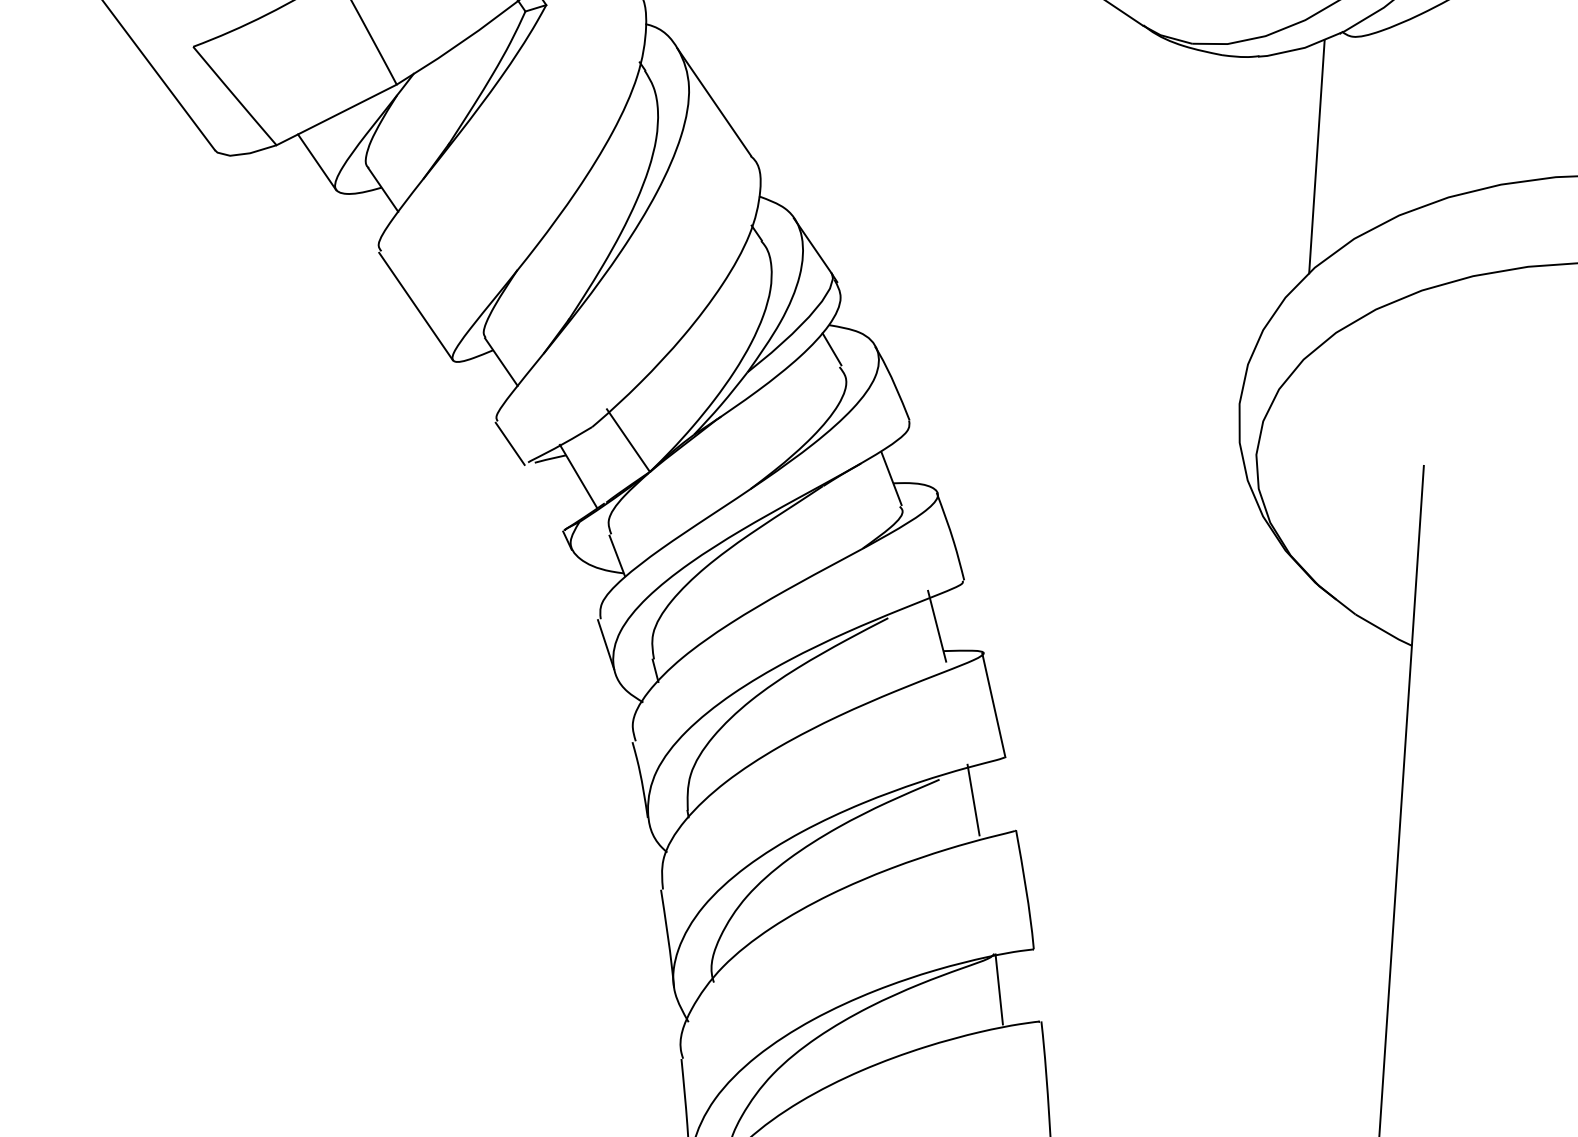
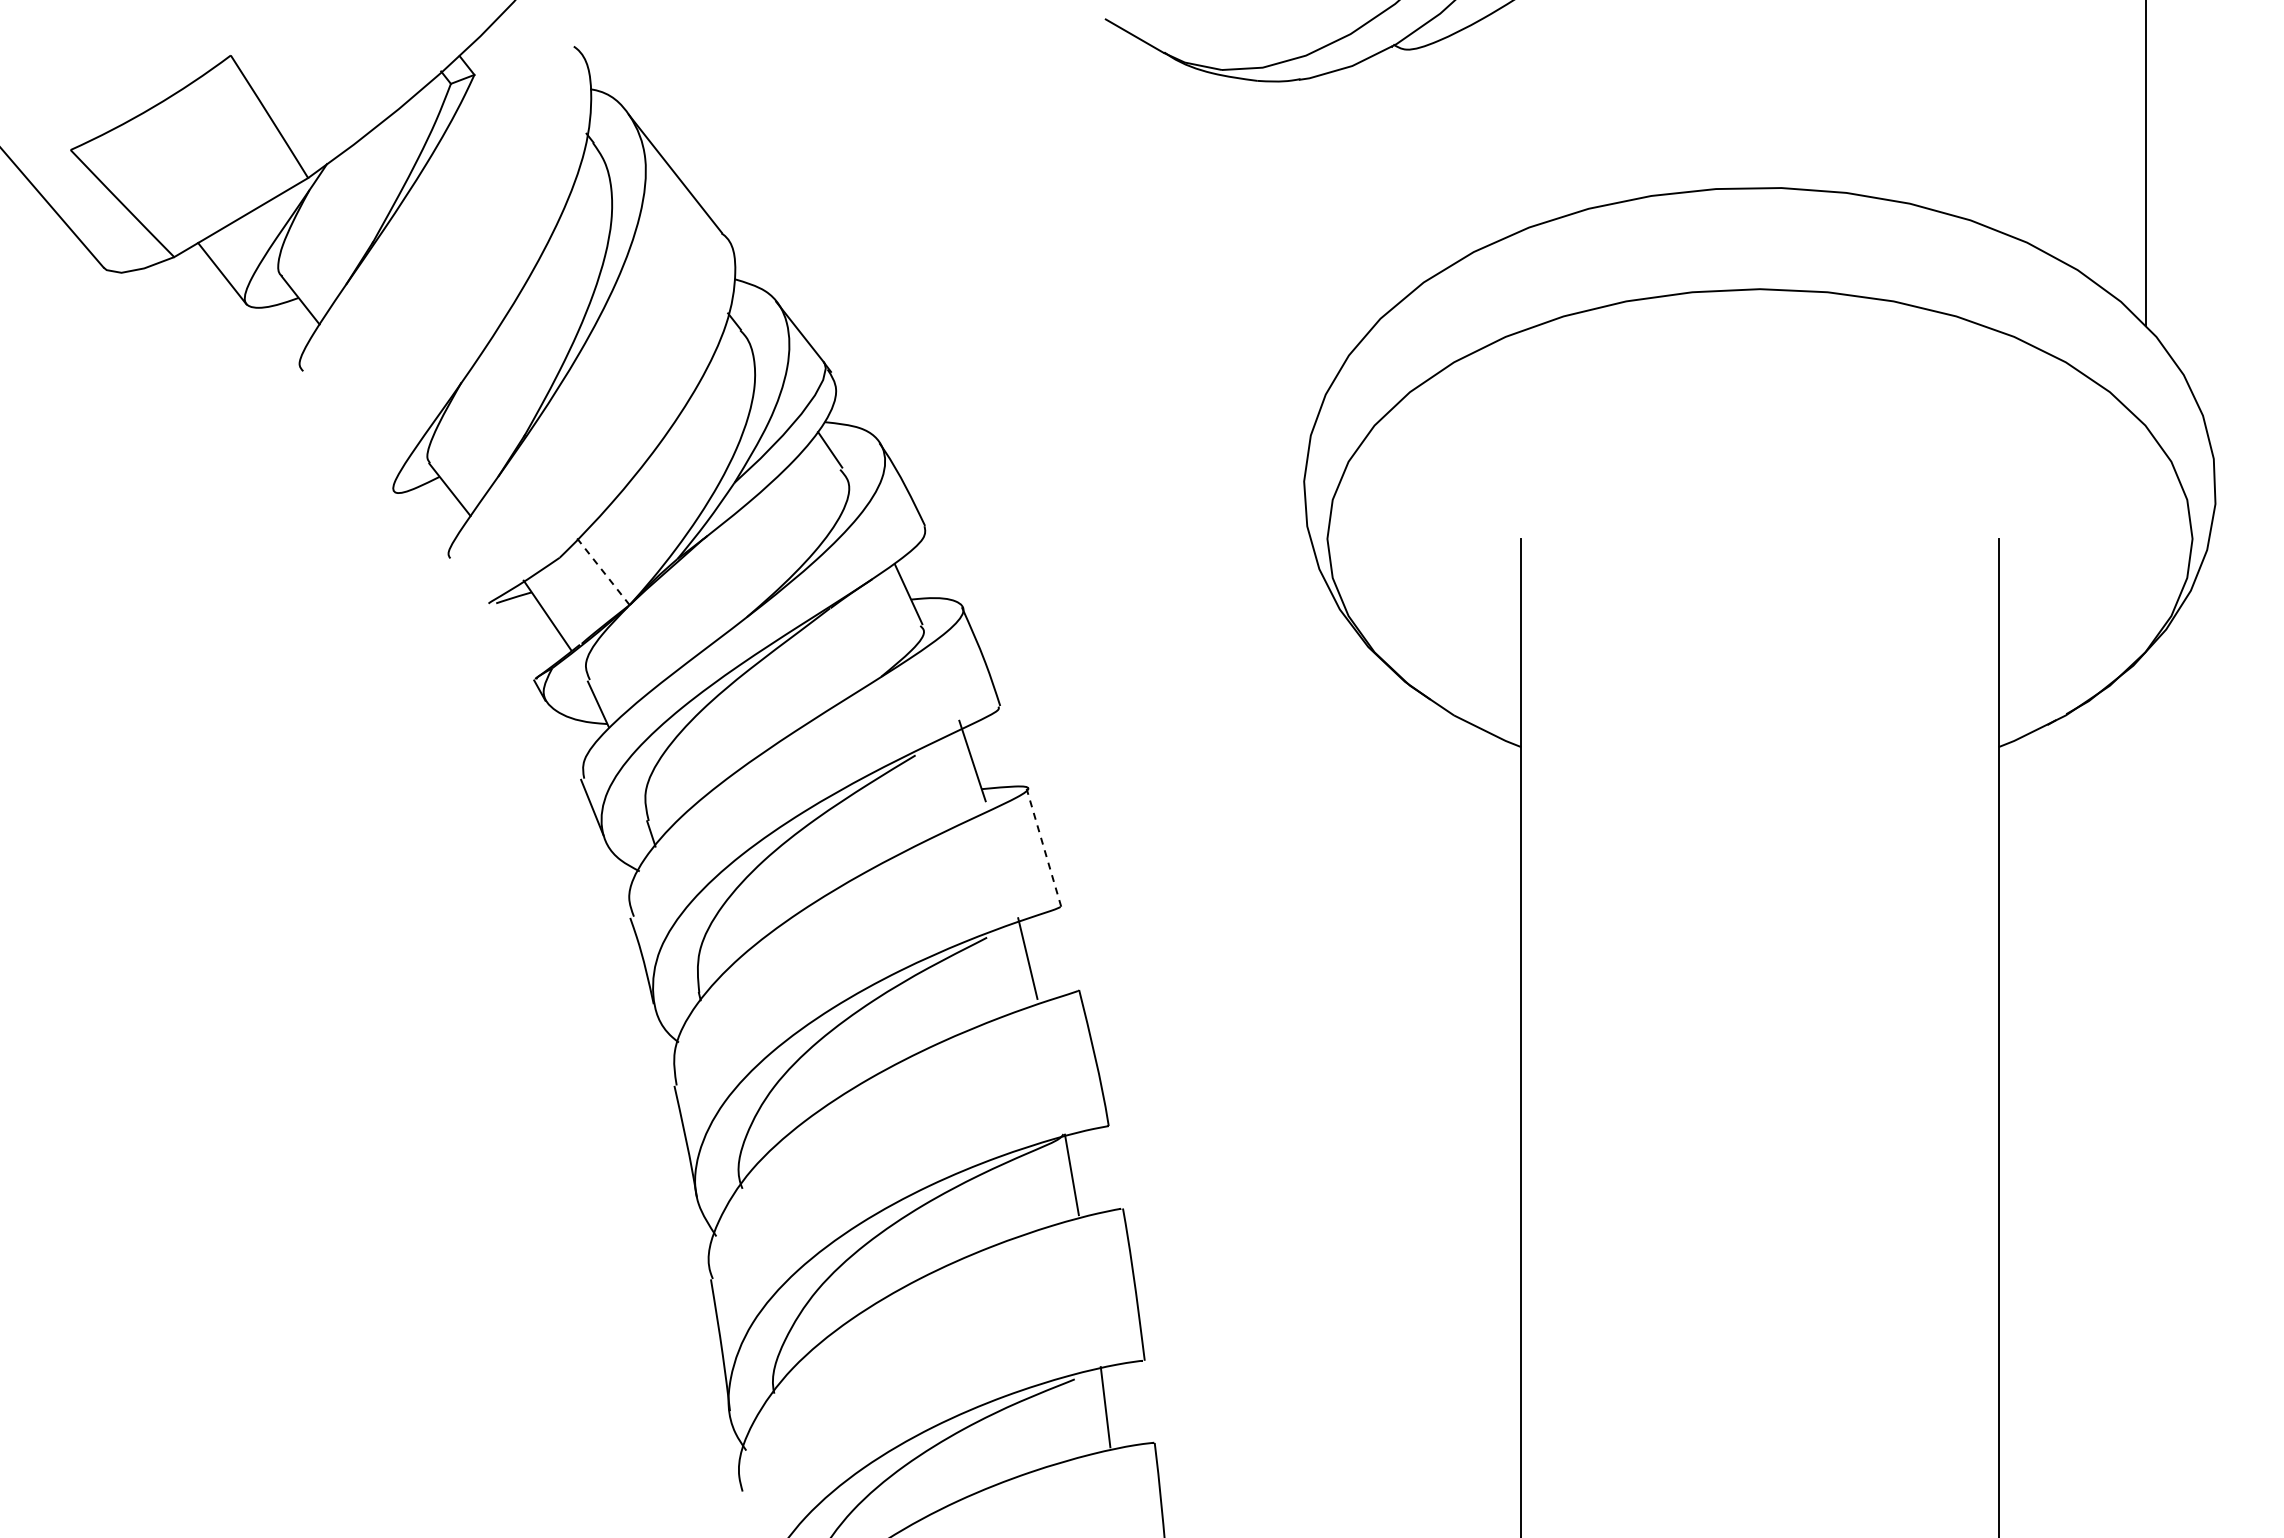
line: (1317, 156) -> (1374, 190), removed
line: (415, 306) -> (346, 432), removed
line: (628, 440) -> (602, 570), solid -> dashed
line: (510, 443) -> (466, 583), removed
line: (993, 705) -> (1043, 847), solid -> dashed

